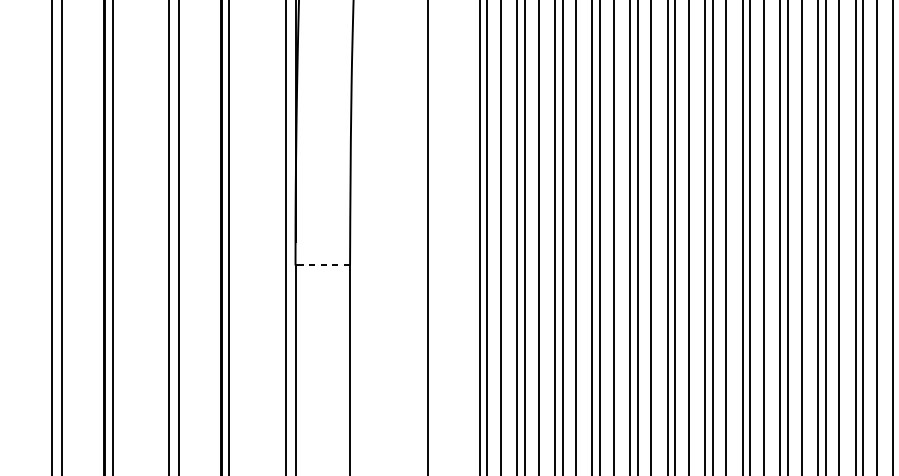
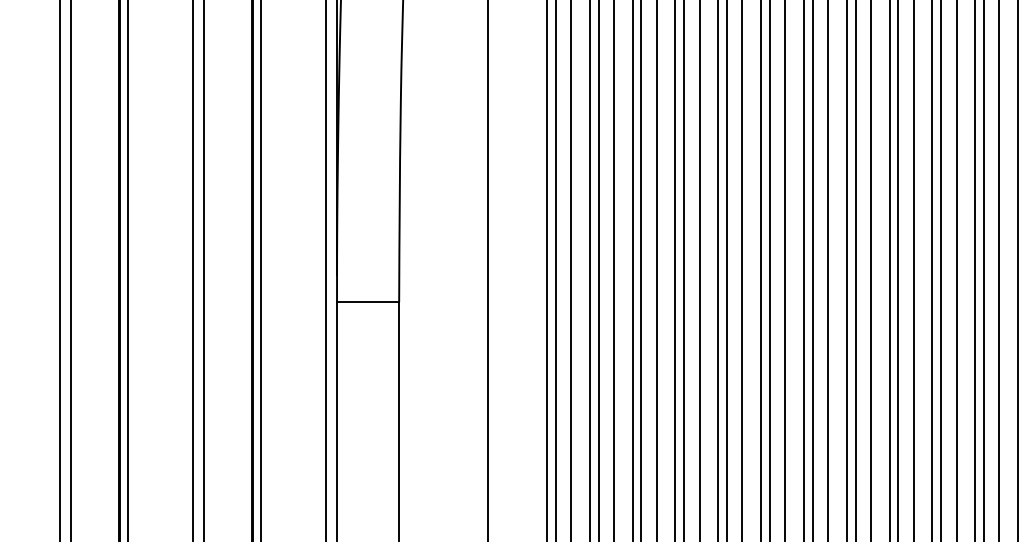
line: (322, 265) -> (367, 302), dashed -> solid

